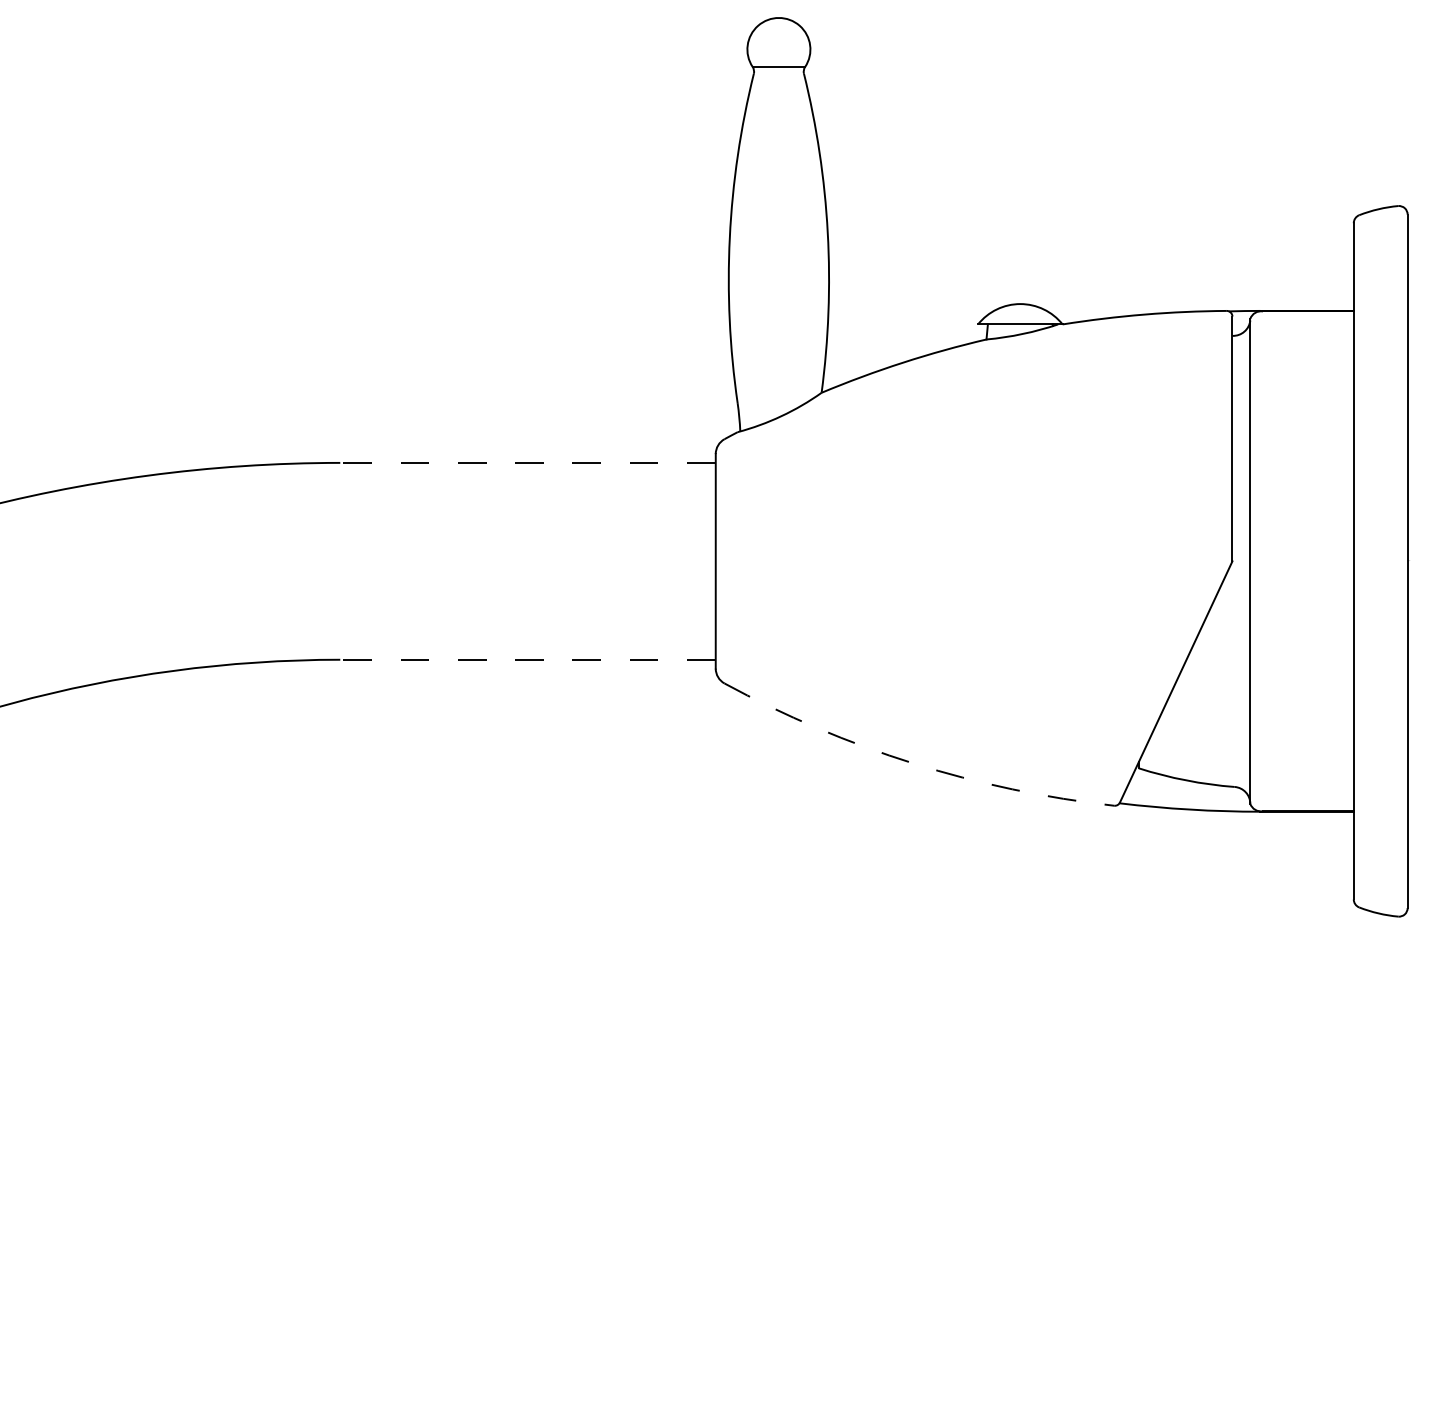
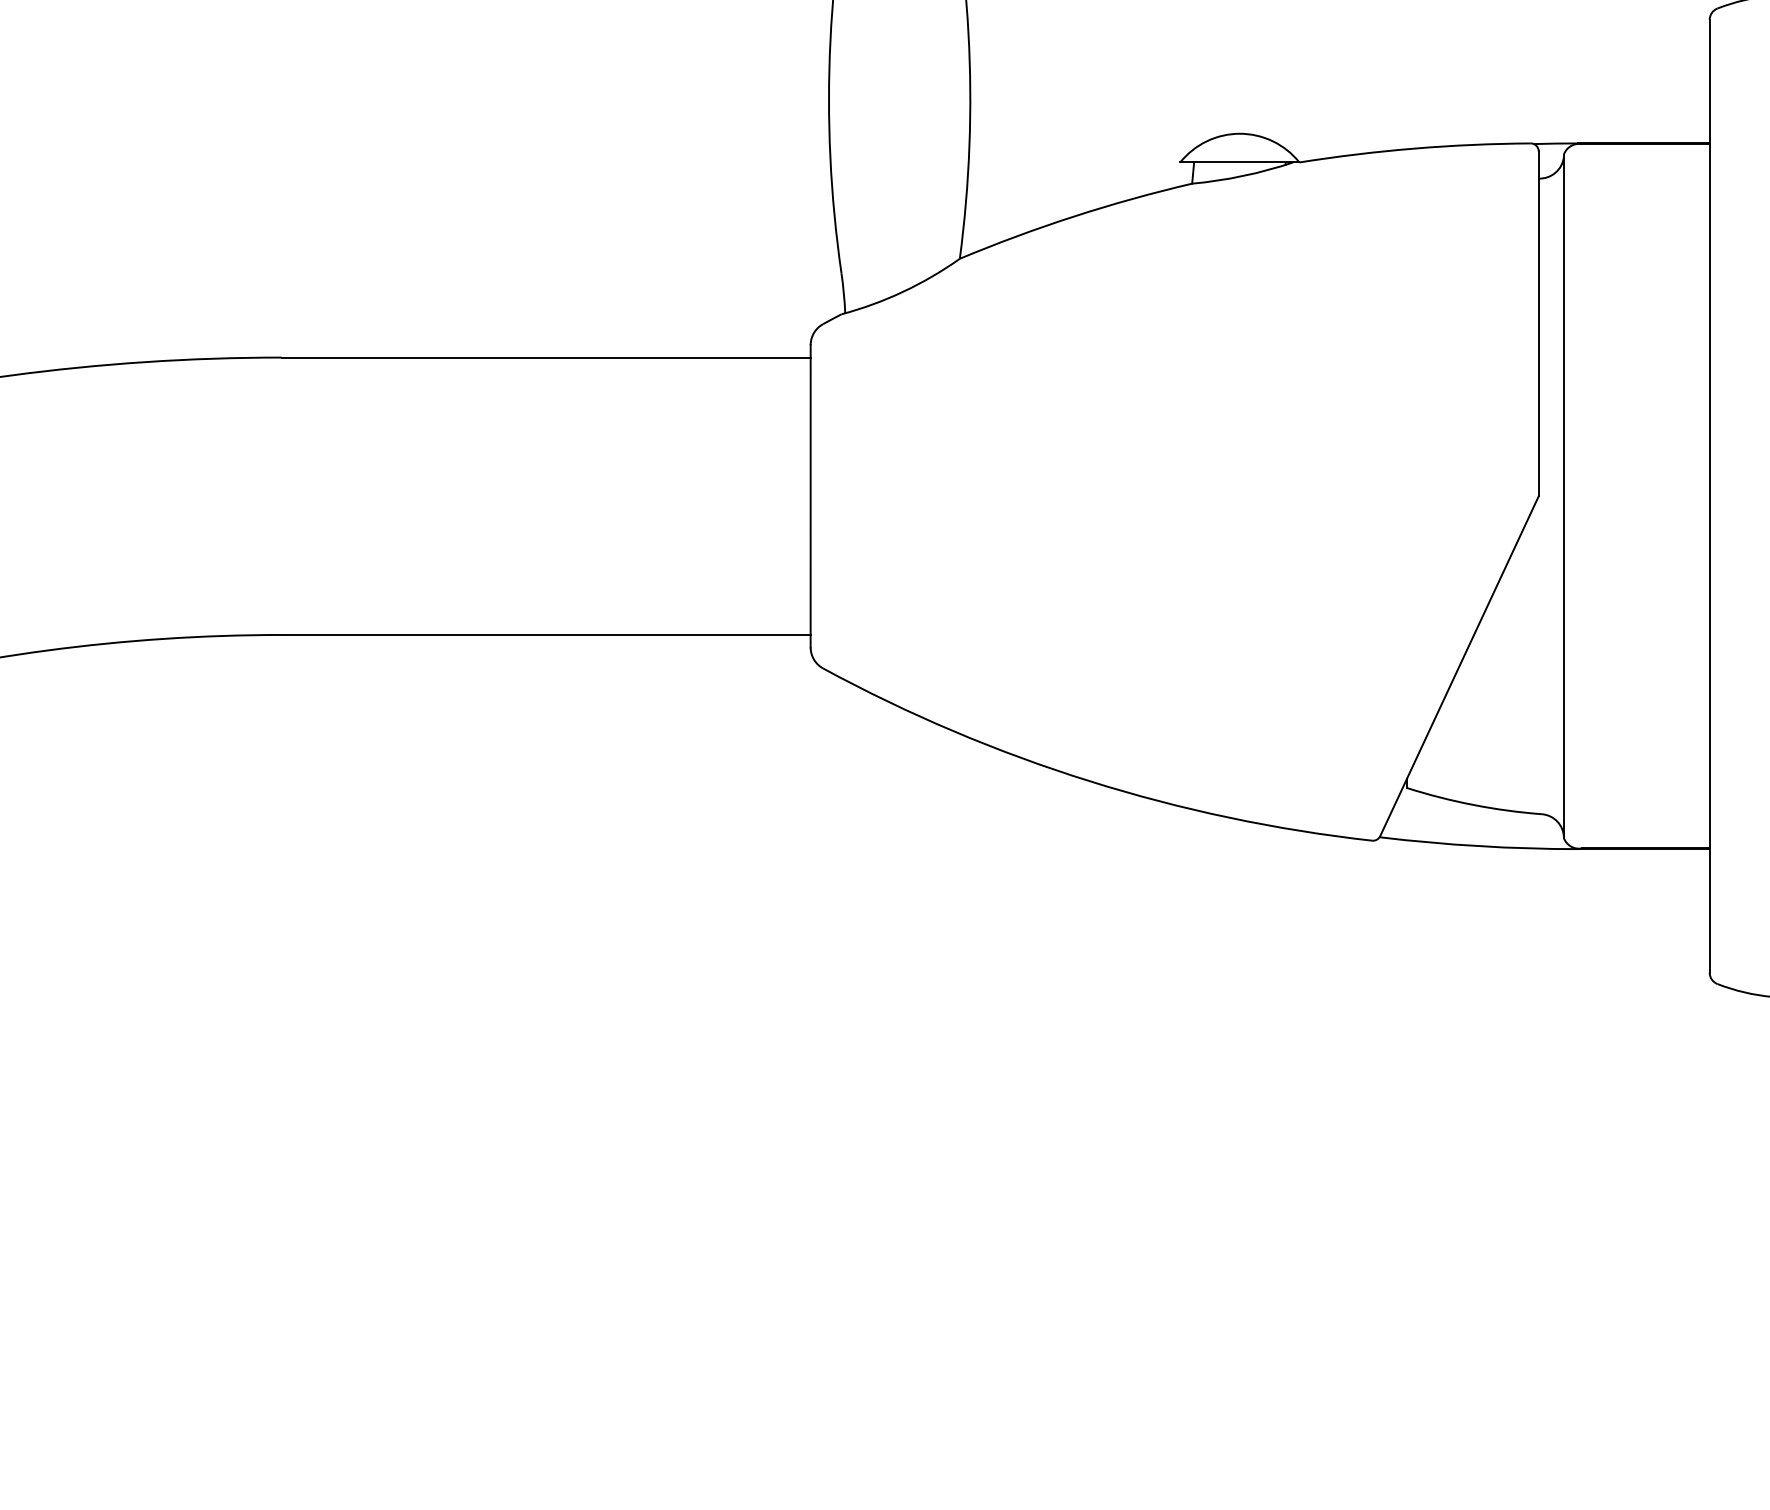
line: (528, 462) -> (546, 357), dashed -> solid
line: (528, 659) -> (546, 634), dashed -> solid
arc: (913, 763) -> (1089, 781), dashed -> solid

